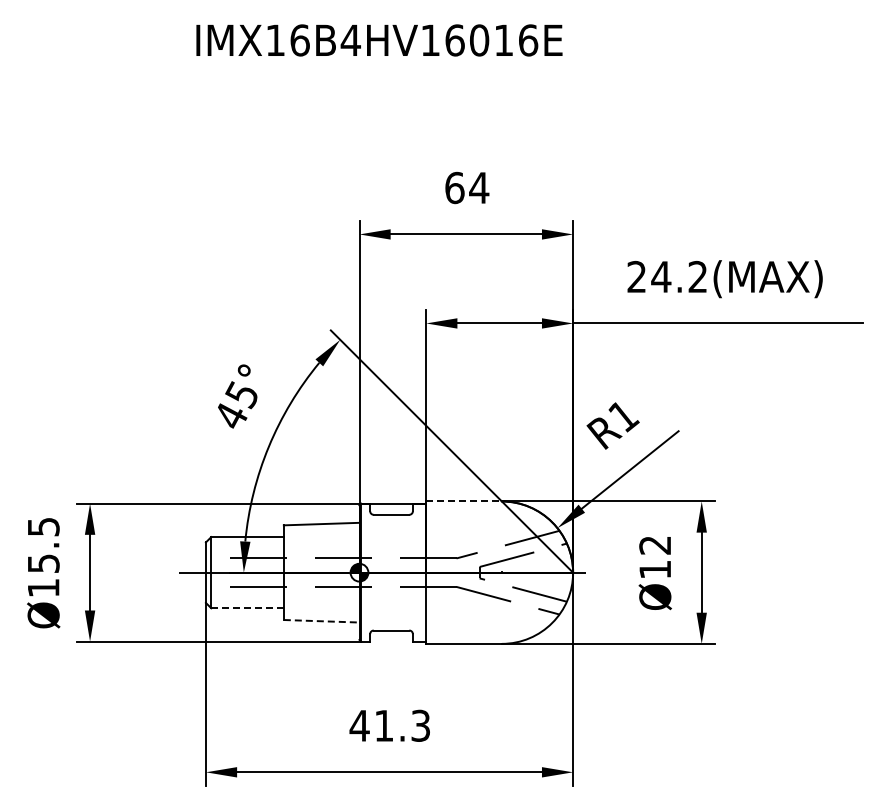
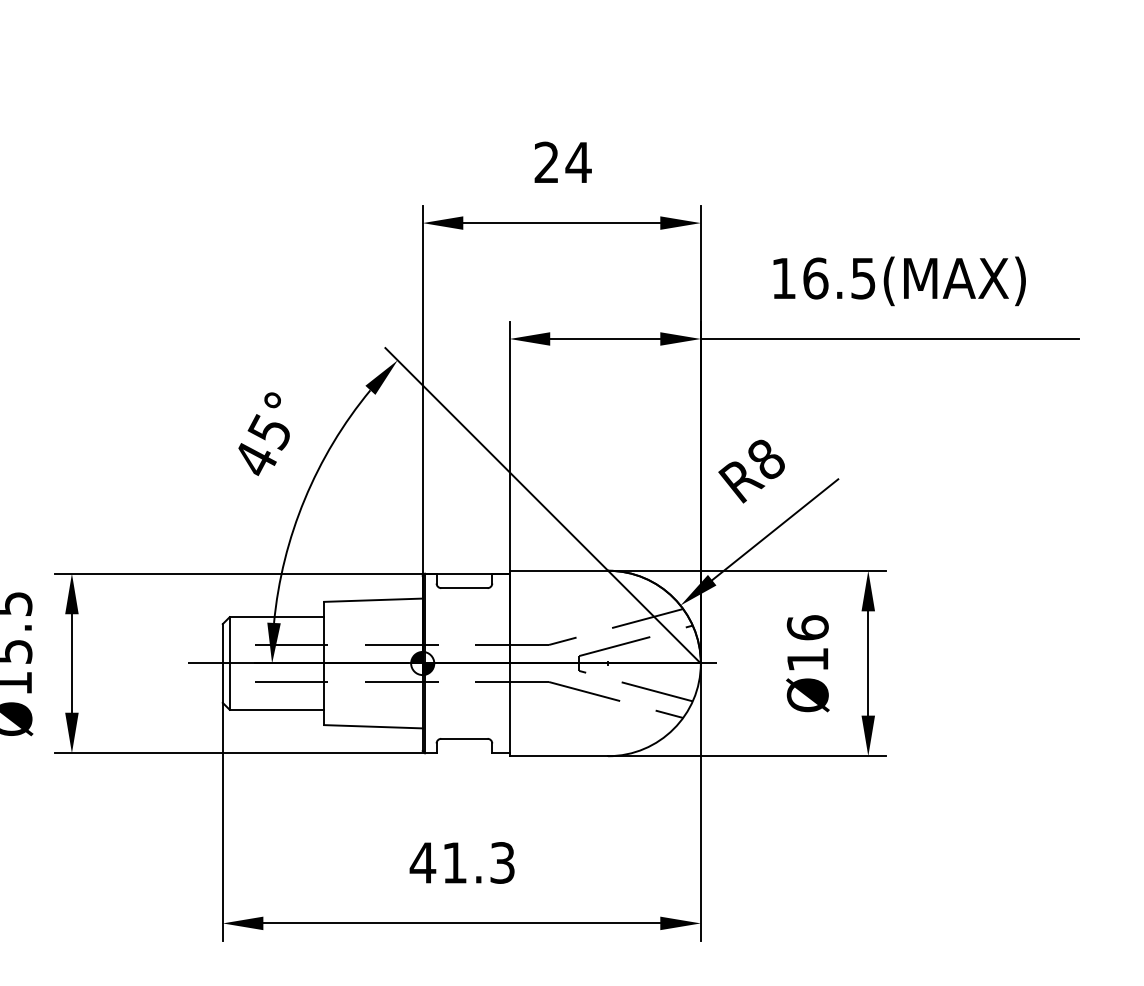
text: (454, 187) -> (546, 161), 64 -> 24
text: (666, 276) -> (822, 277), 24.2(MAX) -> 16.5(MAX)
text: (623, 416) -> (766, 460), R1 -> R8
line: (464, 501) -> (559, 570), dashed -> solid
text: (655, 544) -> (808, 626), Ø12 -> Ø16
line: (248, 608) -> (278, 710), dashed -> solid
line: (321, 621) -> (373, 727), dashed -> solid

